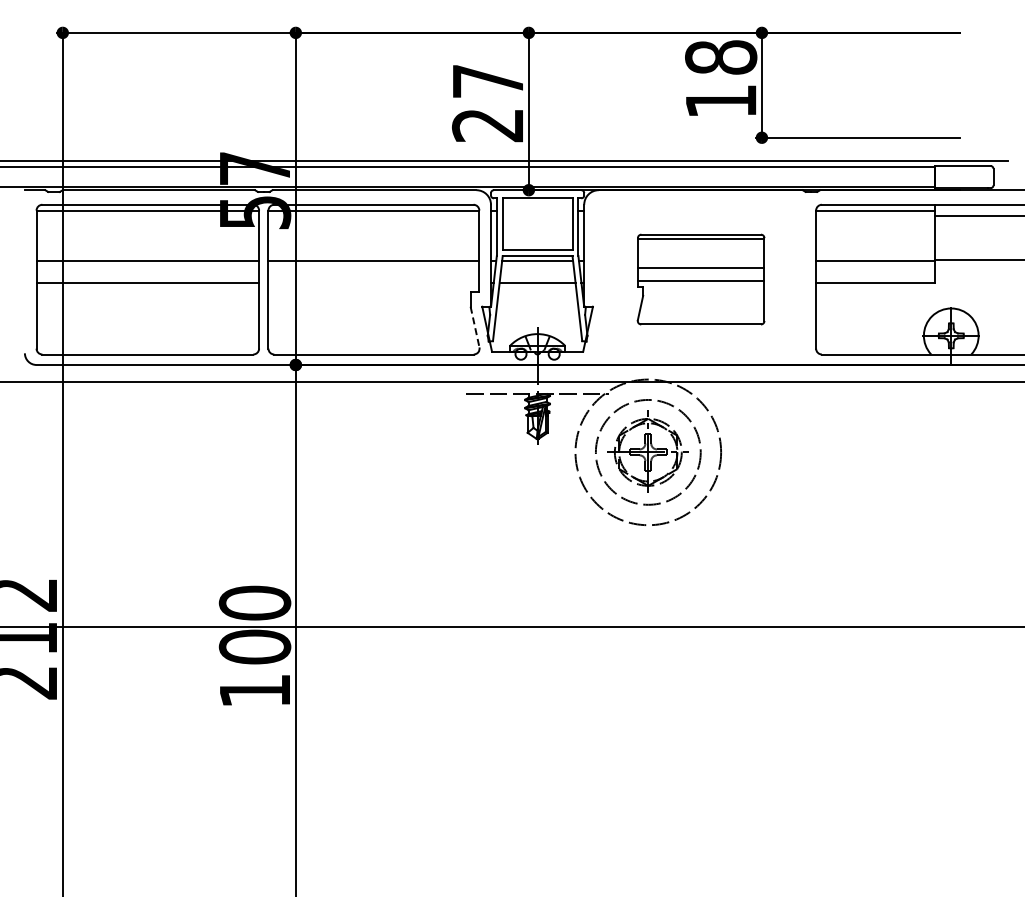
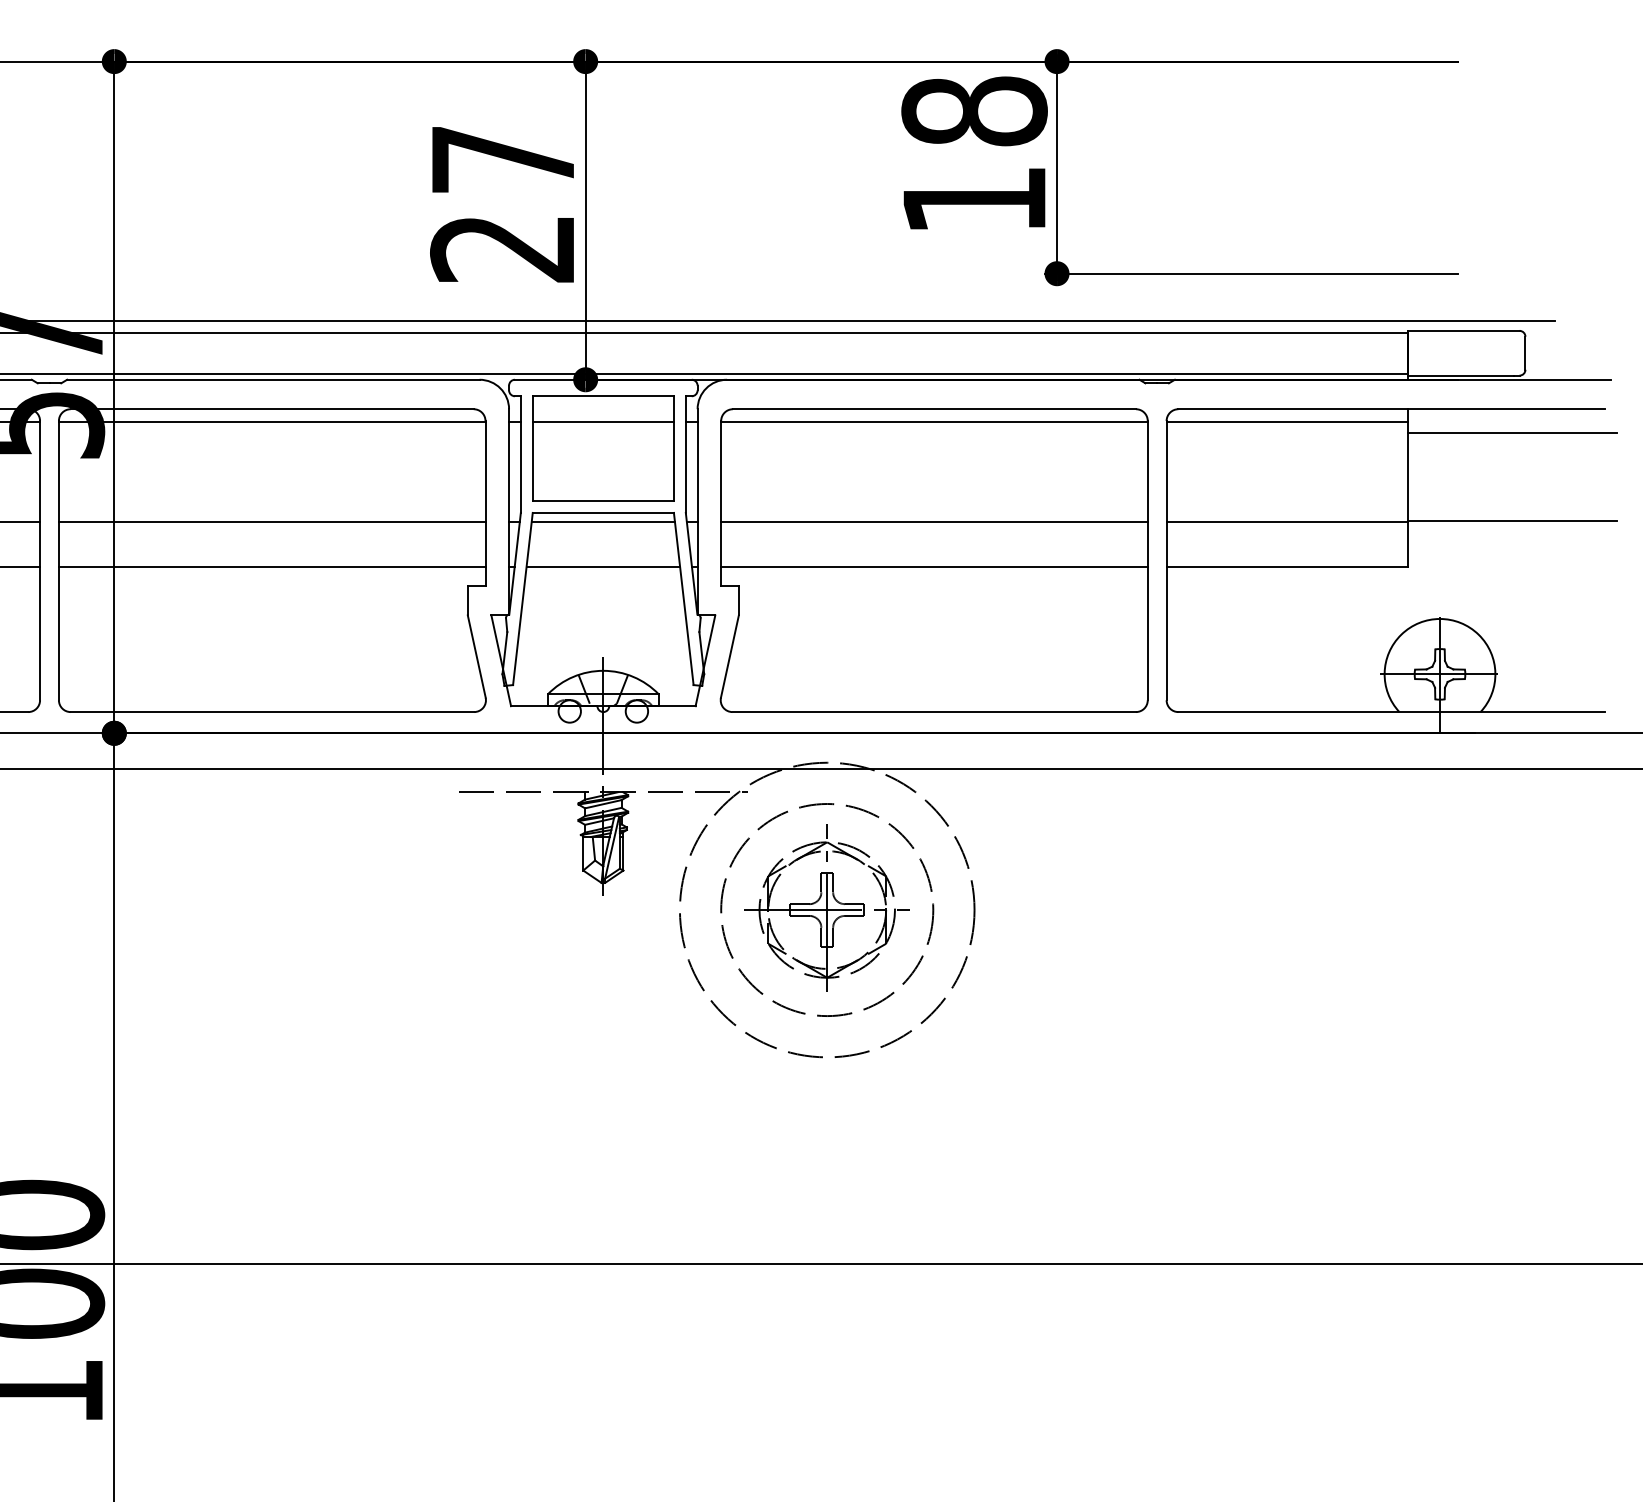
line: (537, 211) -> (603, 422), added
part: (700, 279) -> (932, 560), size x1.67
line: (373, 282) -> (271, 566), added
line: (475, 327) -> (477, 657), dashed -> solid

